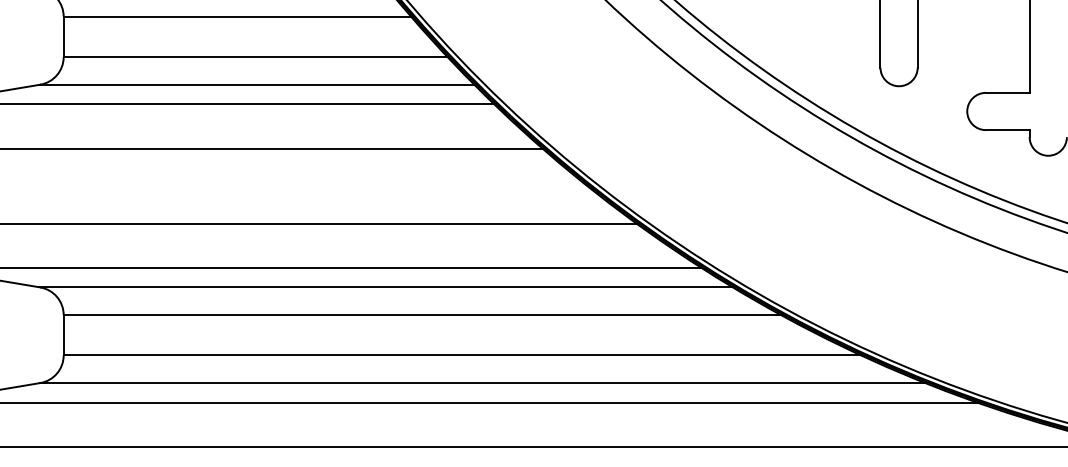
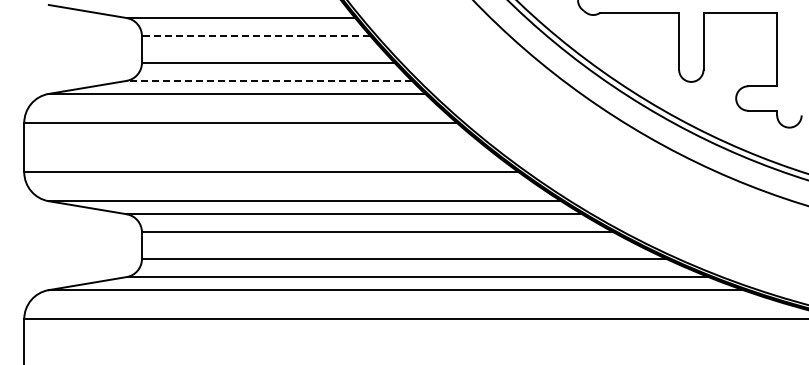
line: (236, 17) -> (255, 36), solid -> dashed
line: (257, 84) -> (269, 80), solid -> dashed

